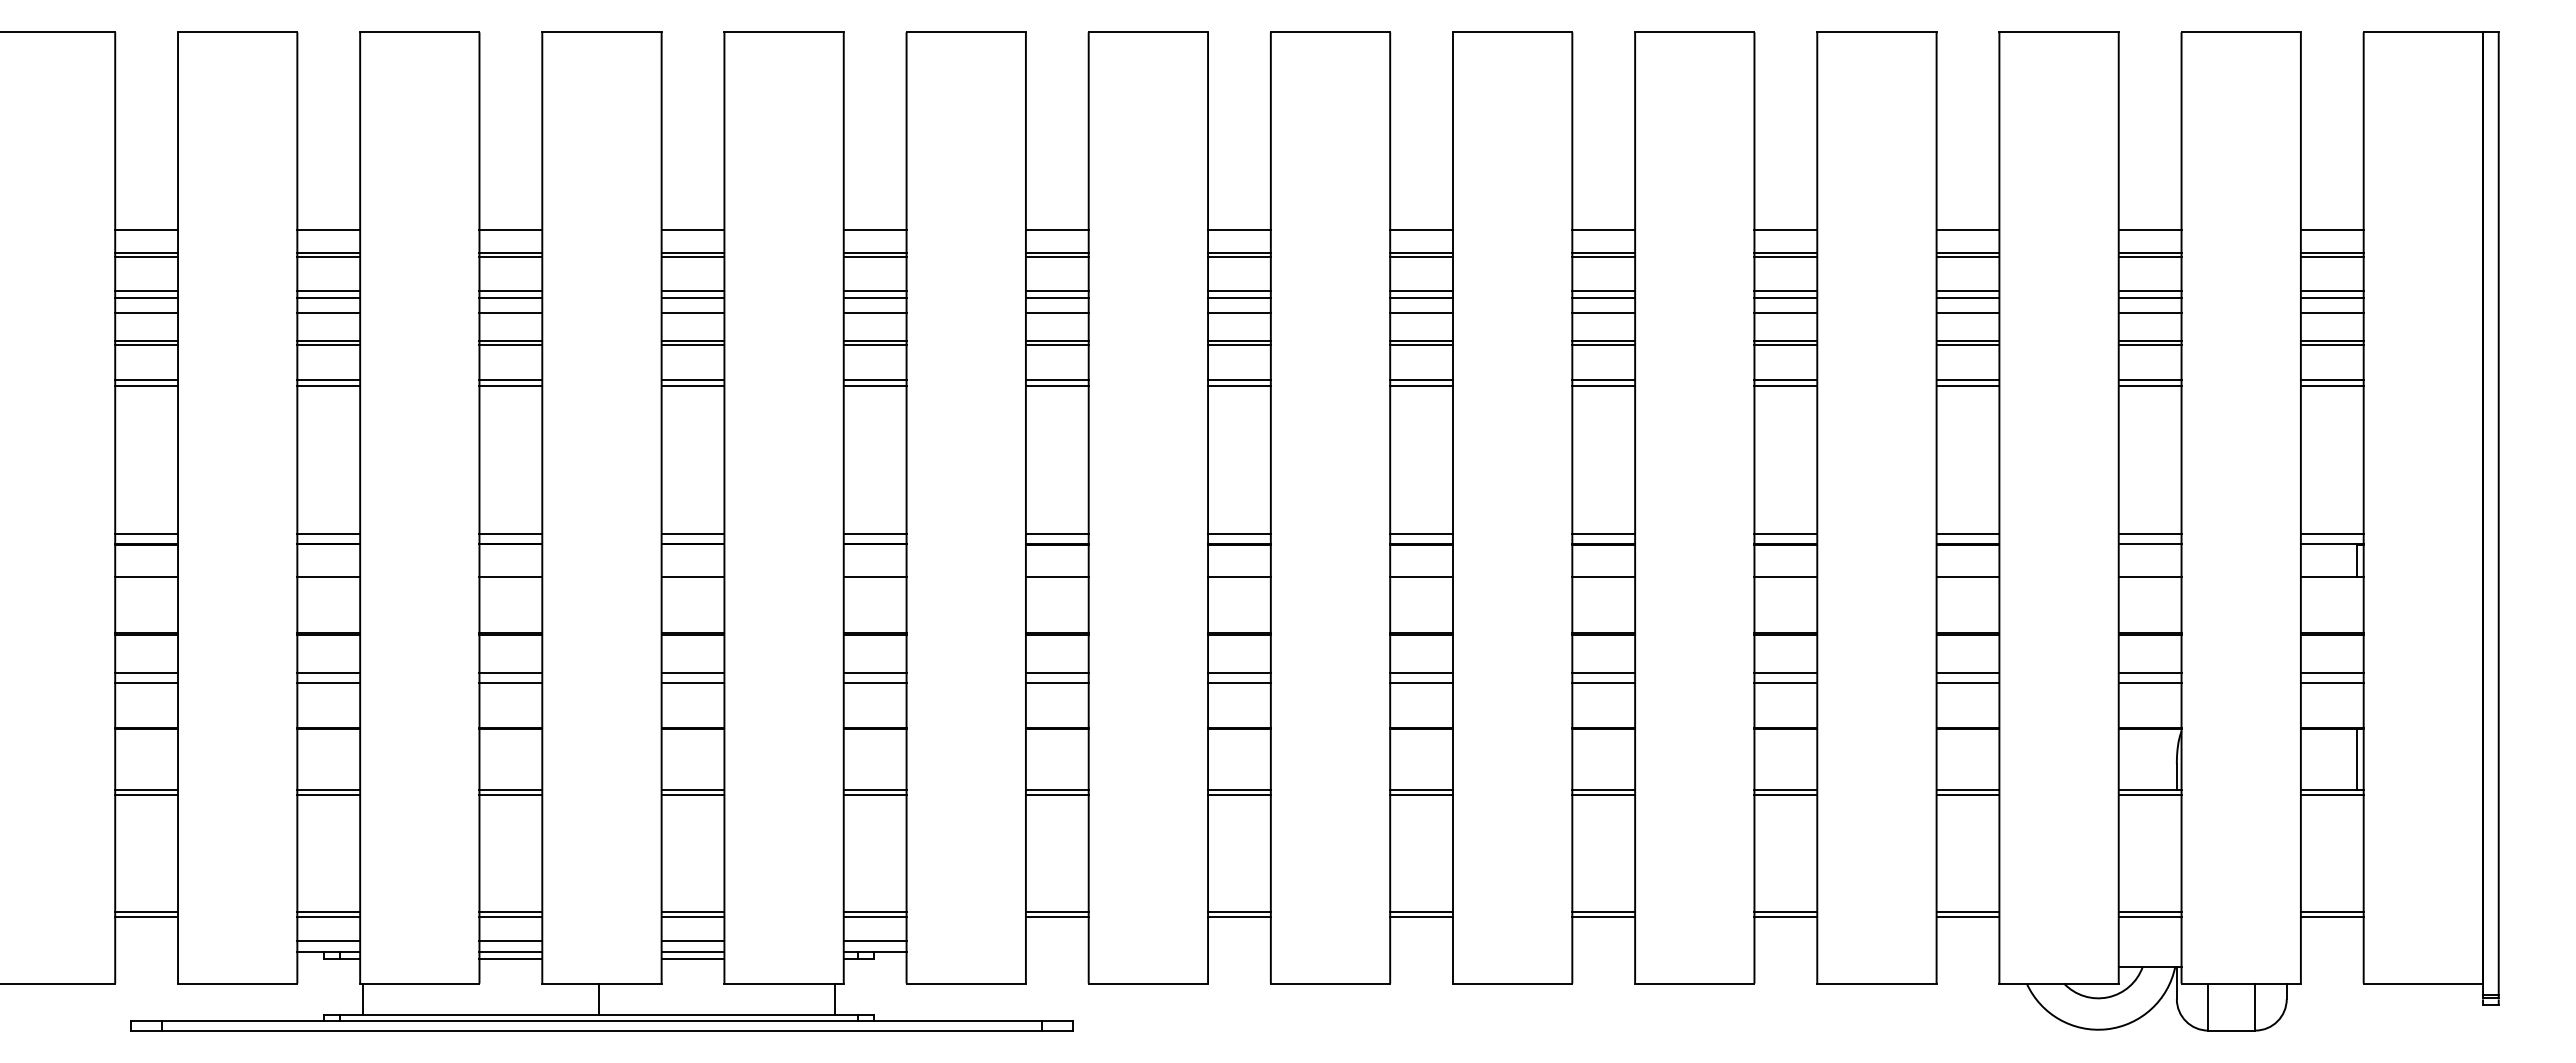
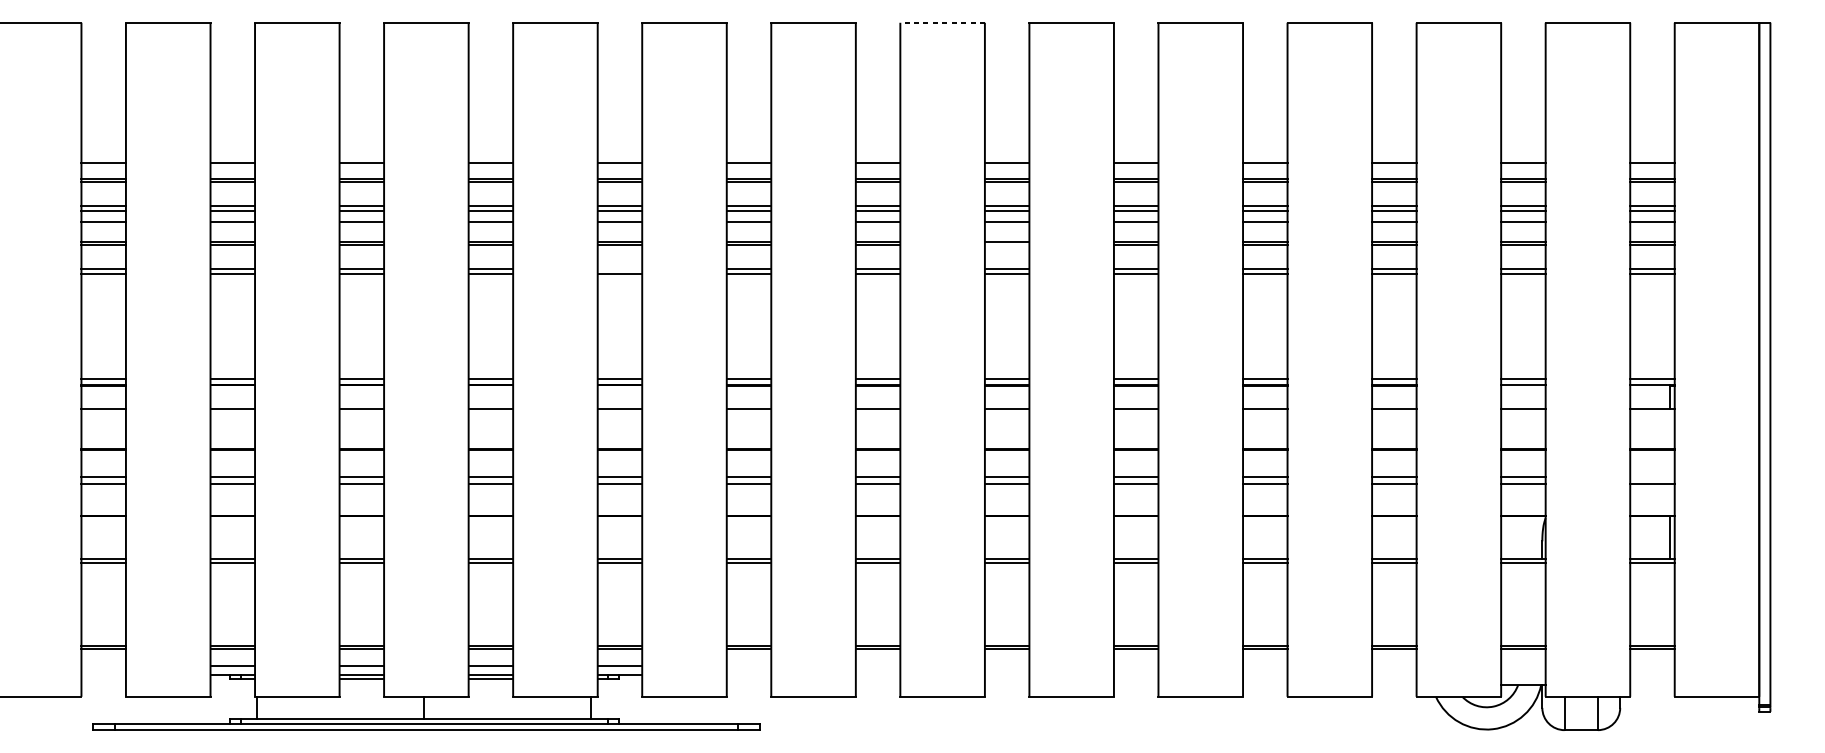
line: (1330, 32) -> (942, 22), solid -> dashed
line: (1421, 345) -> (1007, 244), removed
line: (874, 380) -> (619, 269), removed
line: (2331, 672) -> (1651, 476), removed

